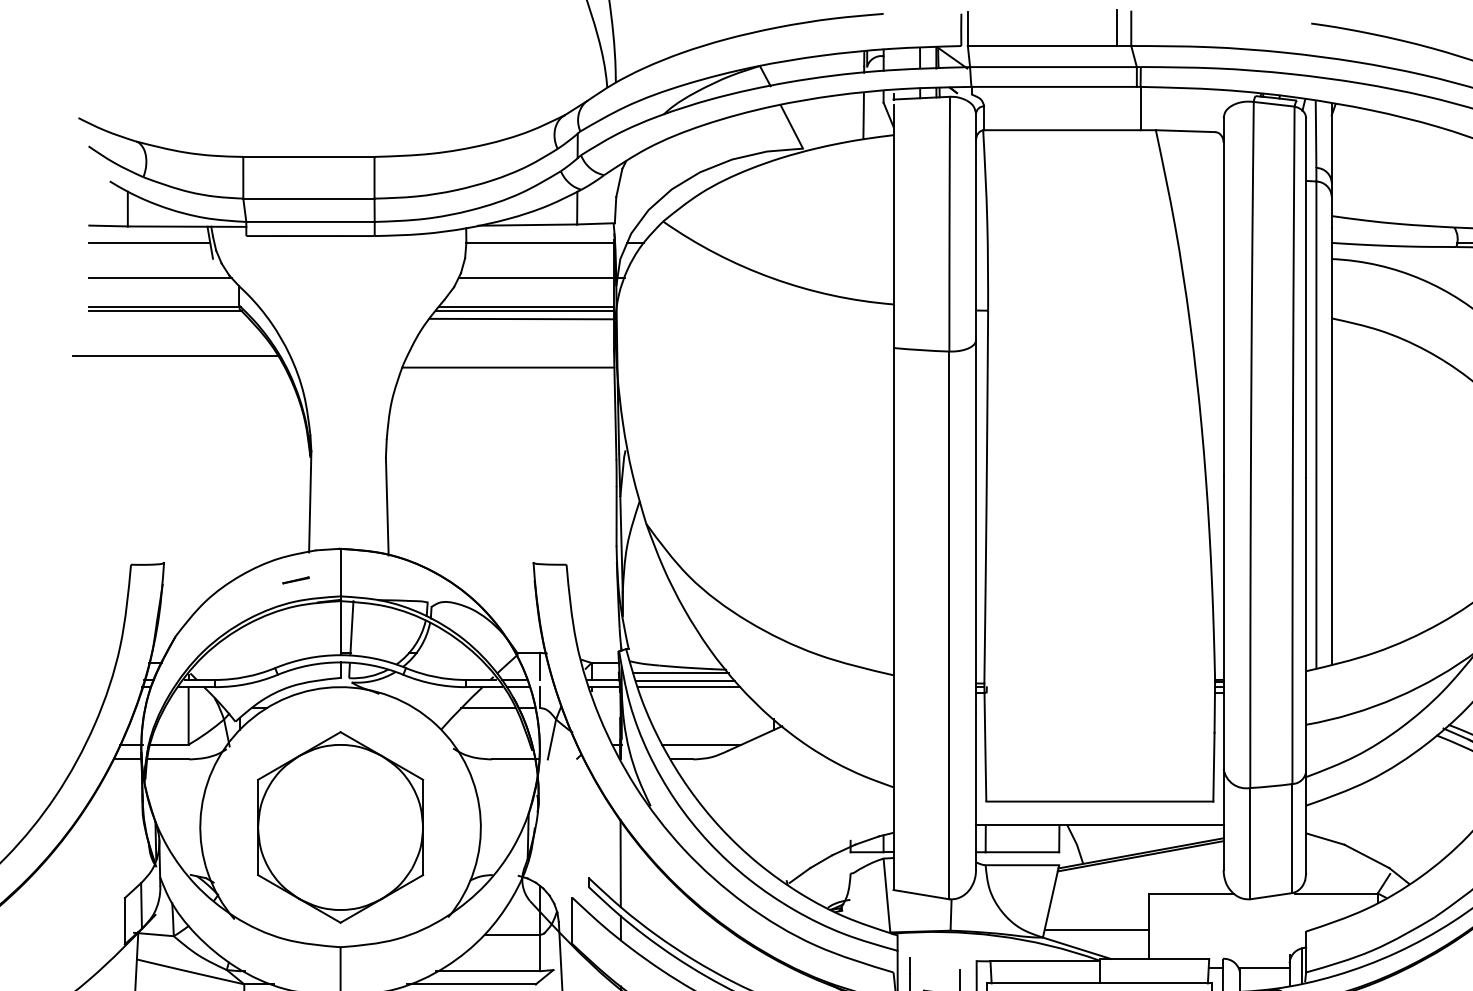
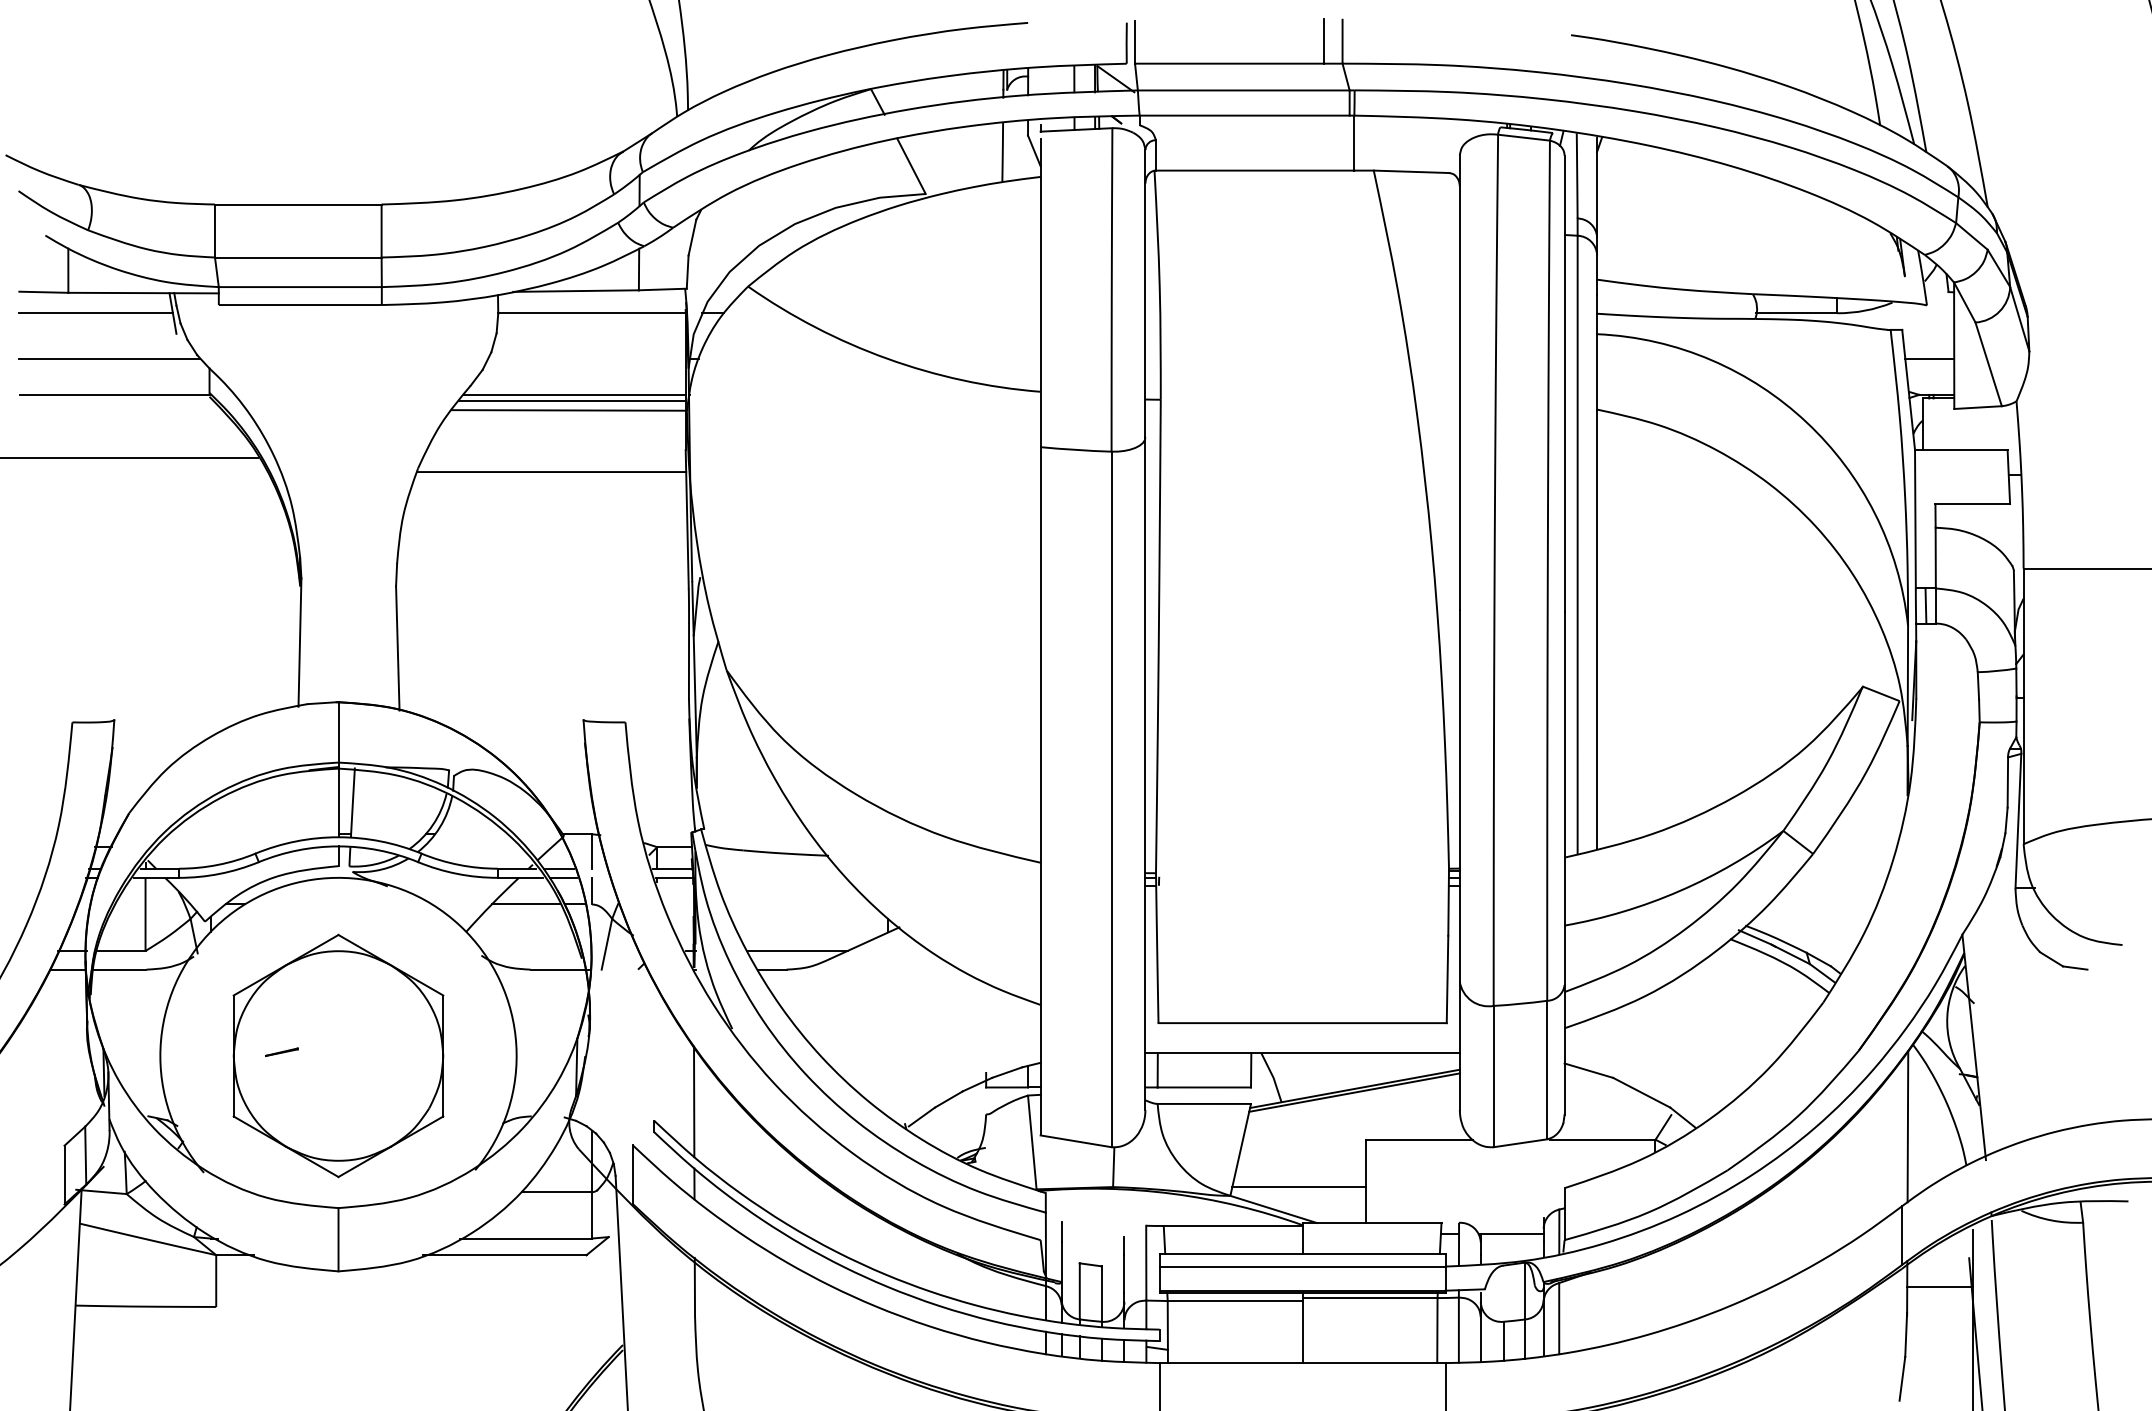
line: (535, 278) -> (586, 358), removed
line: (164, 311) -> (115, 400), removed
line: (295, 579) -> (281, 1051), moved
line: (680, 672) -> (770, 859), removed
line: (685, 681) -> (776, 870), removed
line: (689, 686) -> (781, 877), removed

